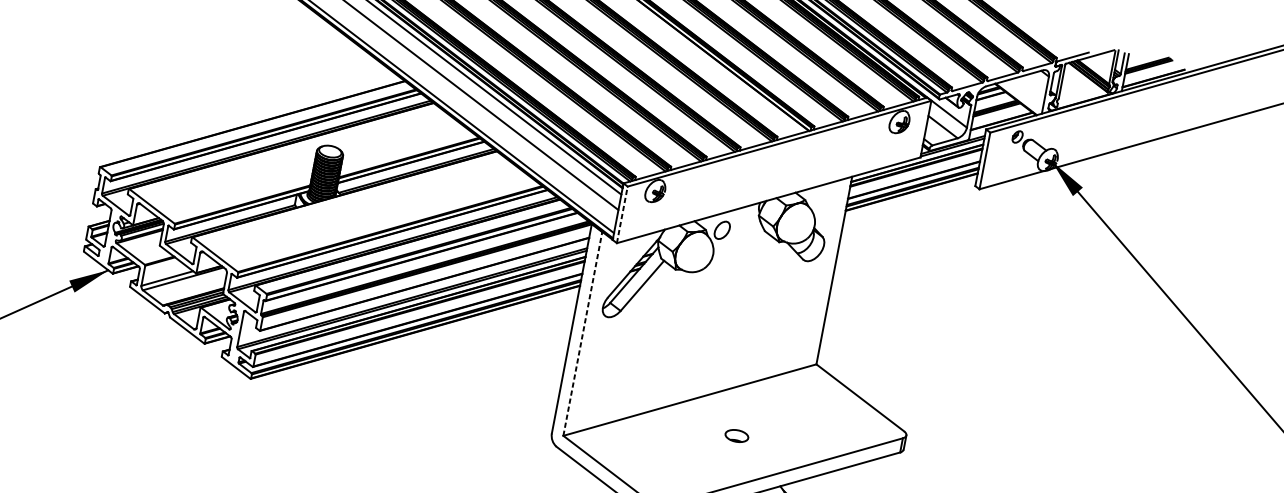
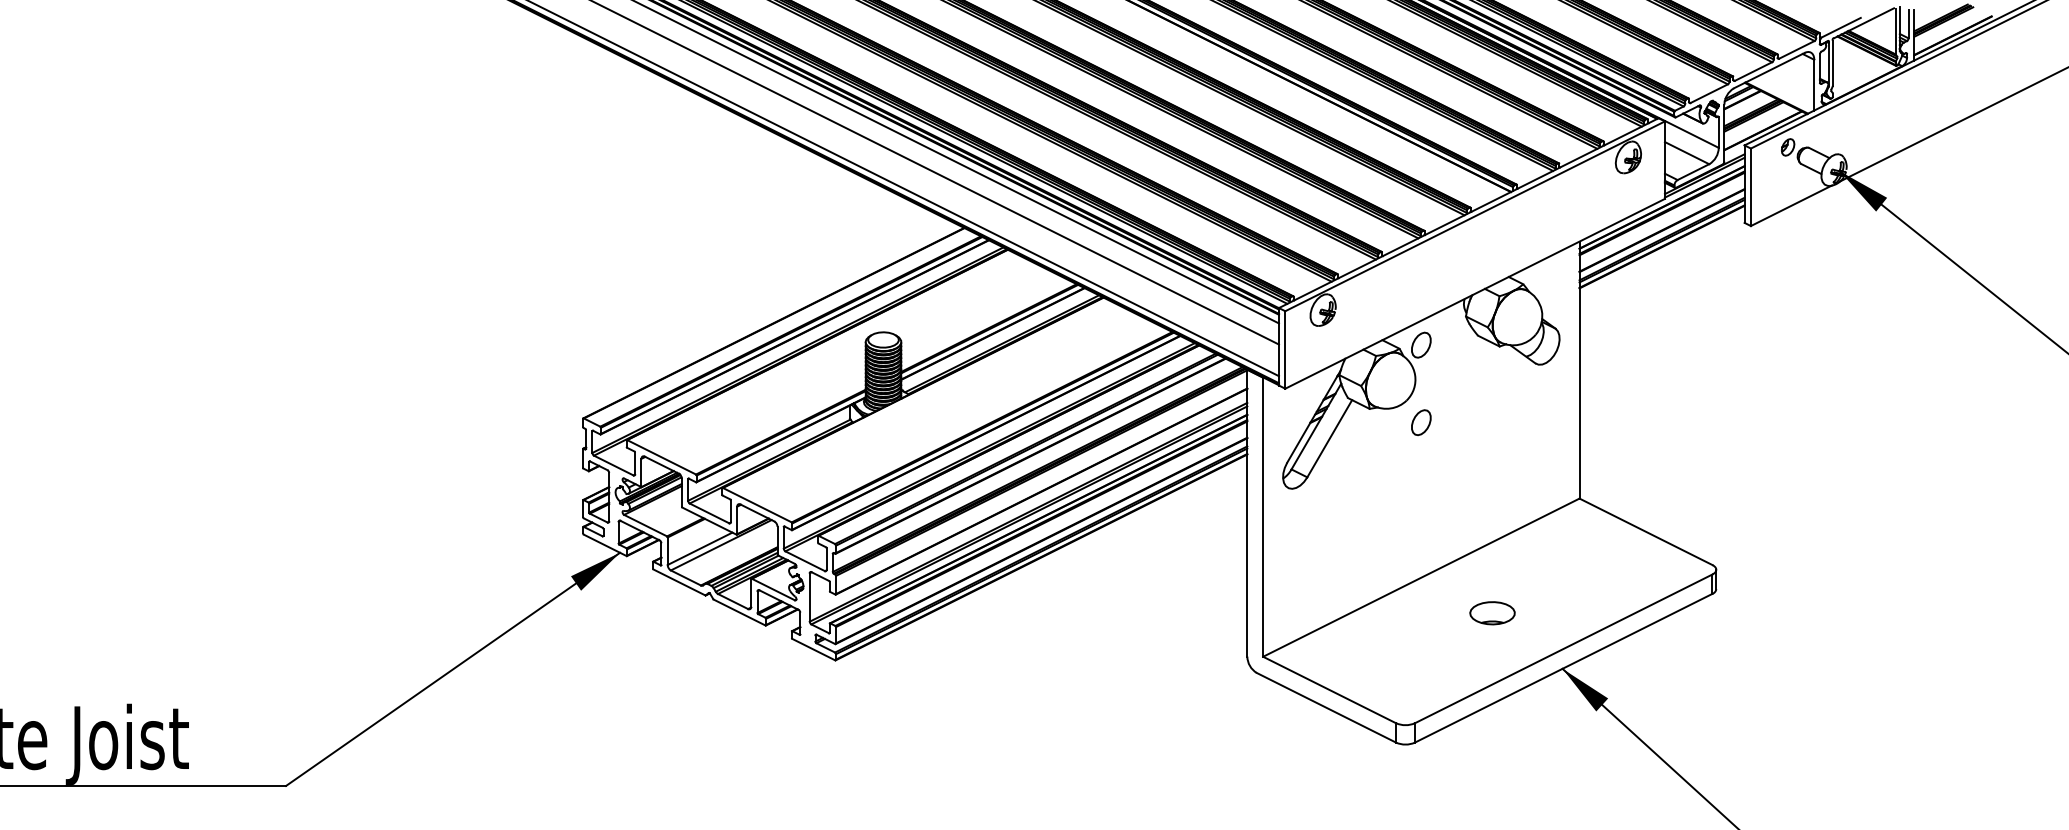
line: (622, 214) -> (1285, 349), dashed -> solid
part: (711, 286) -> (1421, 422), added
line: (583, 333) -> (1263, 516), dashed -> solid
part: (736, 436) -> (1492, 613), size x1.43

